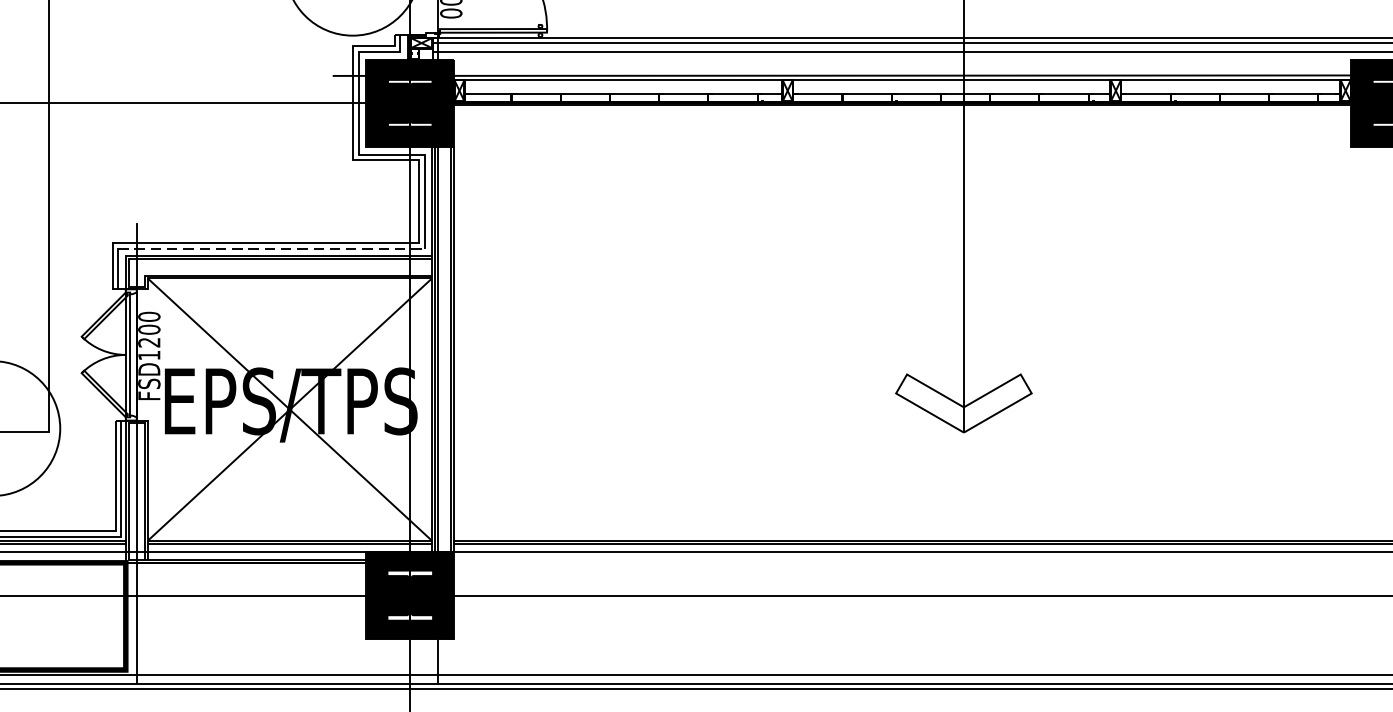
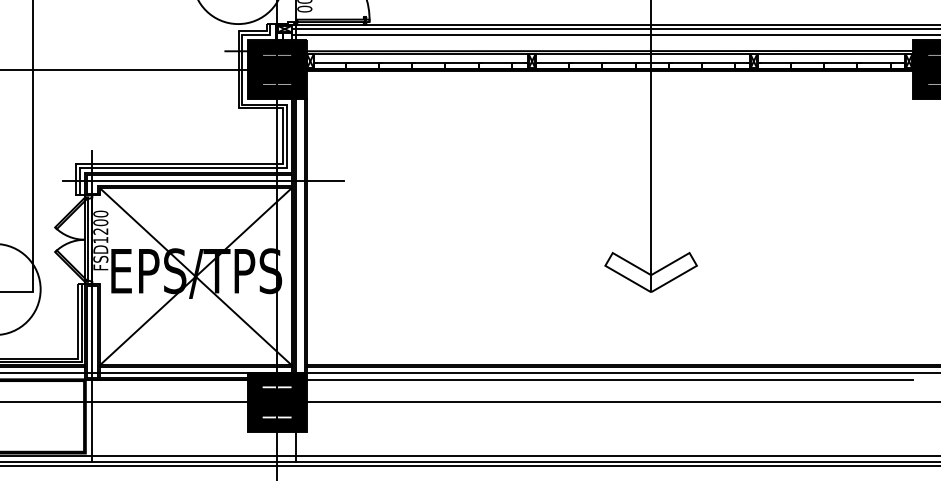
line: (271, 249) -> (183, 168), dashed -> solid
line: (299, 267) -> (202, 180), added
line: (902, 563) -> (609, 380), added

